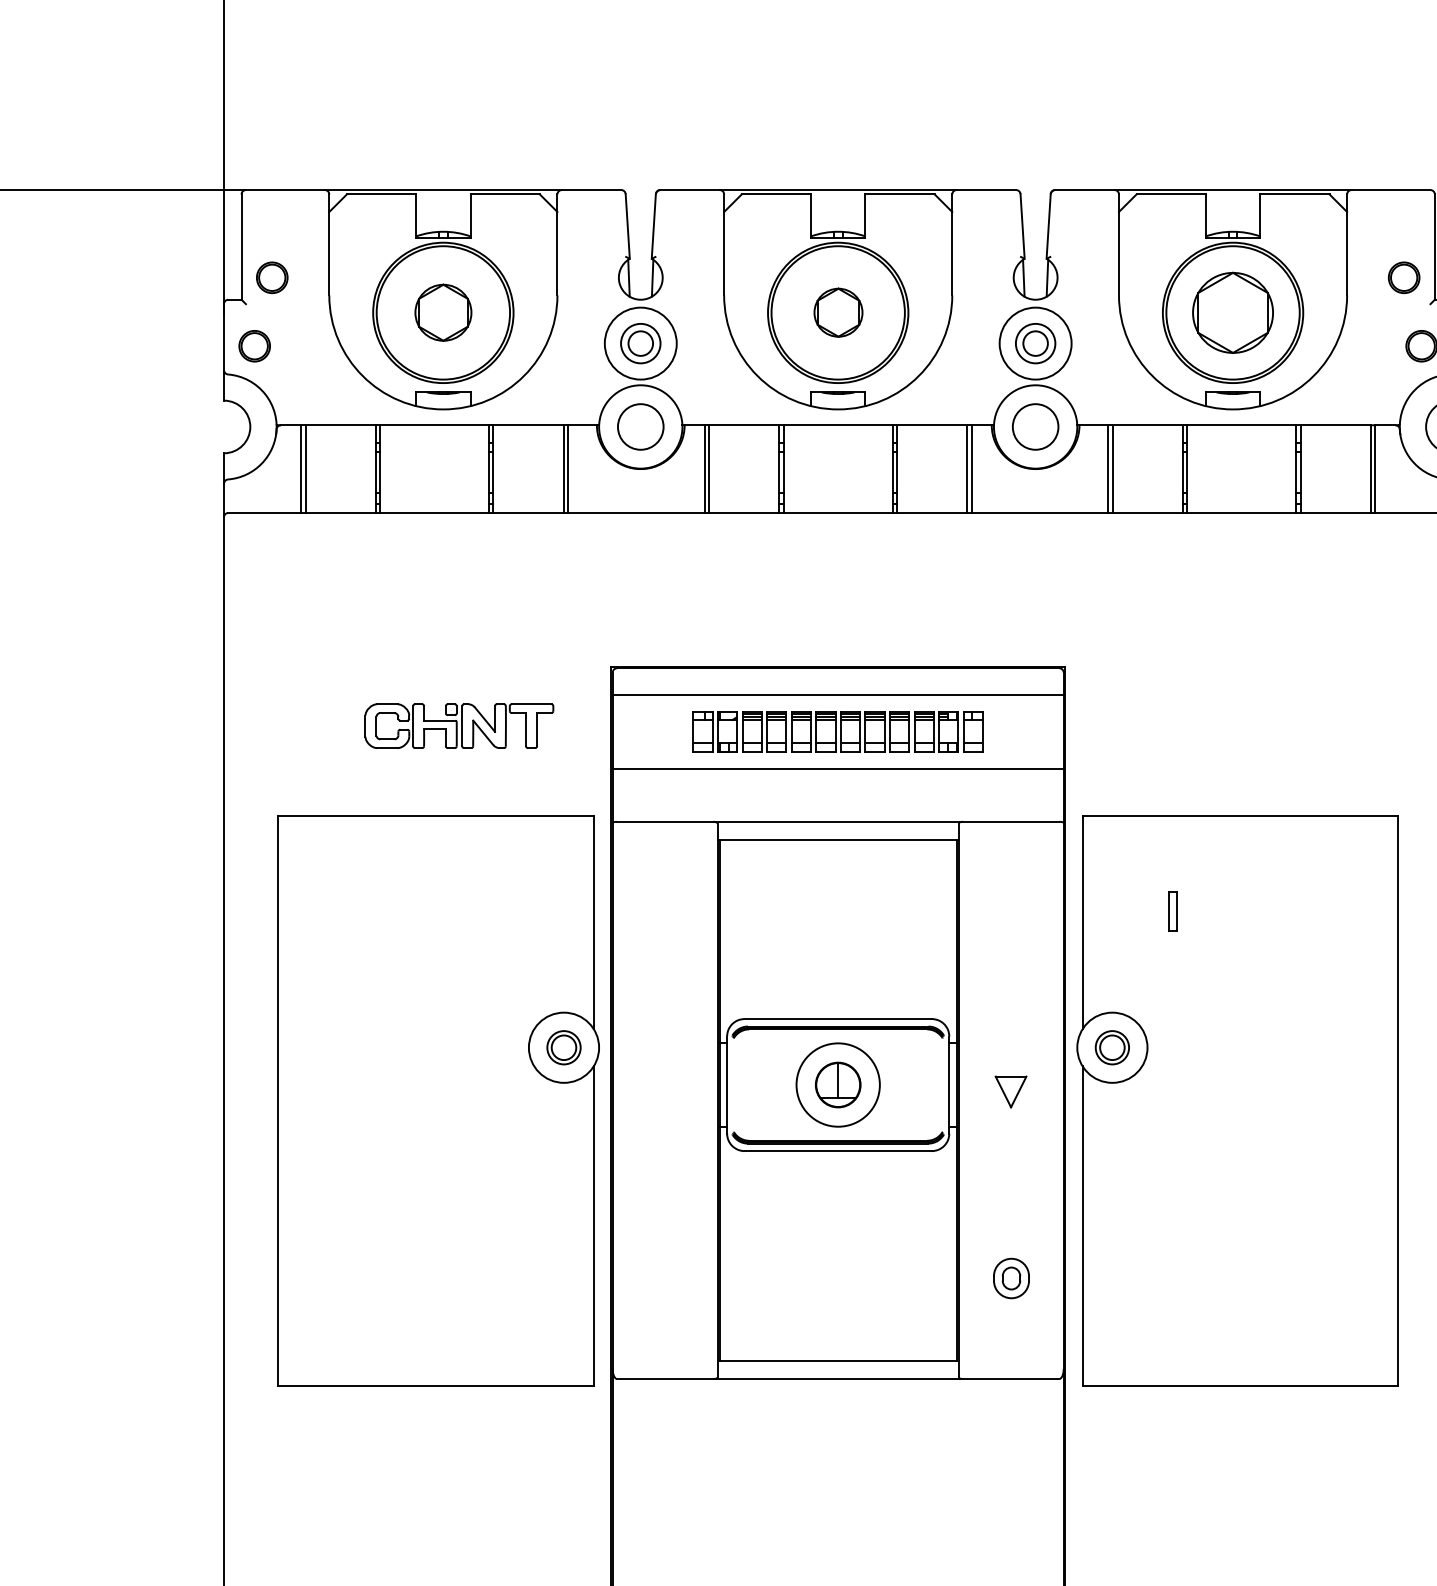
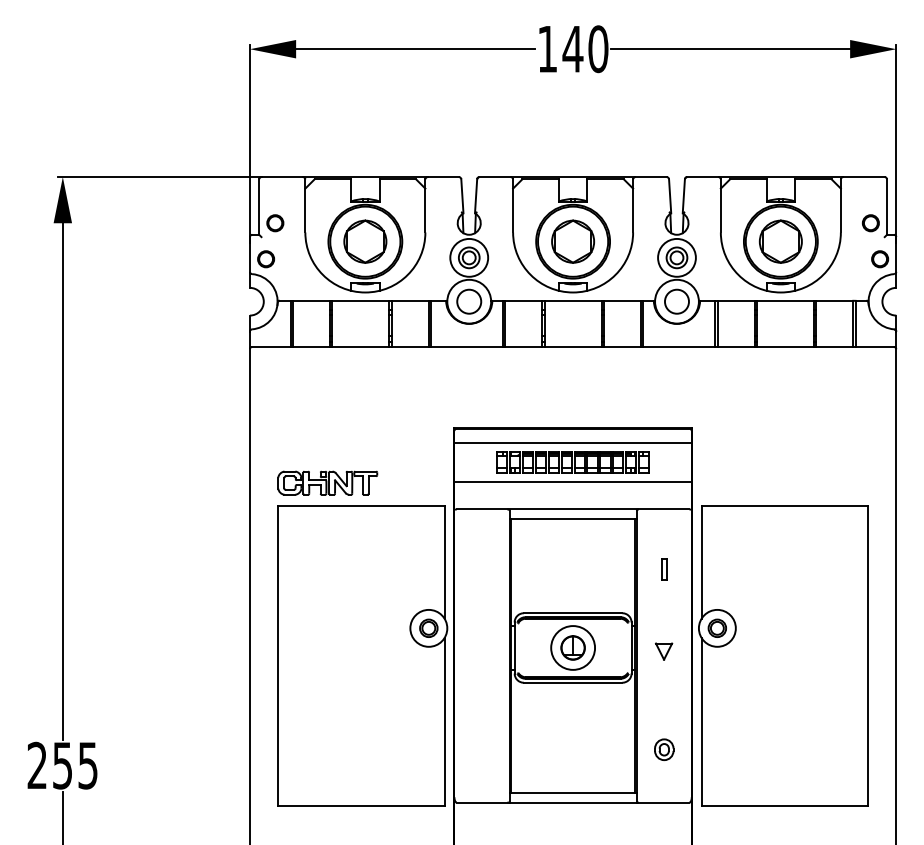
part: (443, 312) -> (365, 241), size x1.43
part: (838, 312) -> (573, 241), size x1.67
part: (458, 724) -> (327, 482), moved
part: (1173, 911) -> (664, 569), moved

